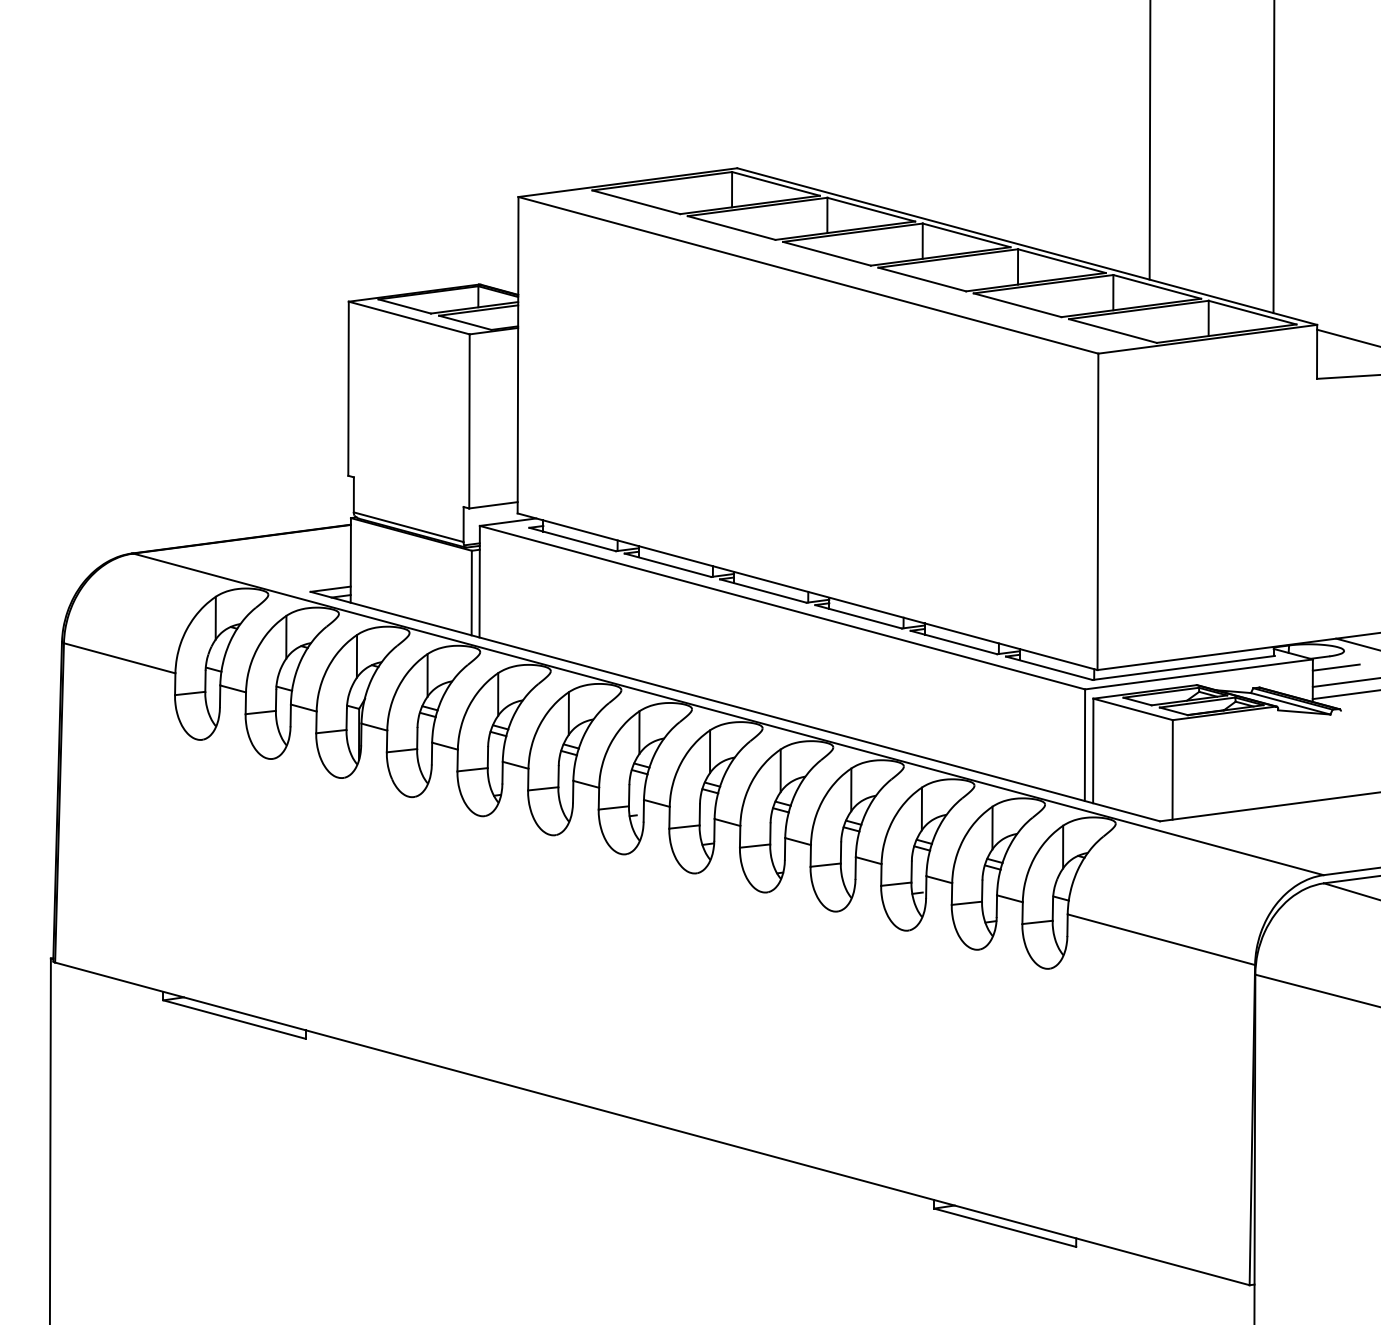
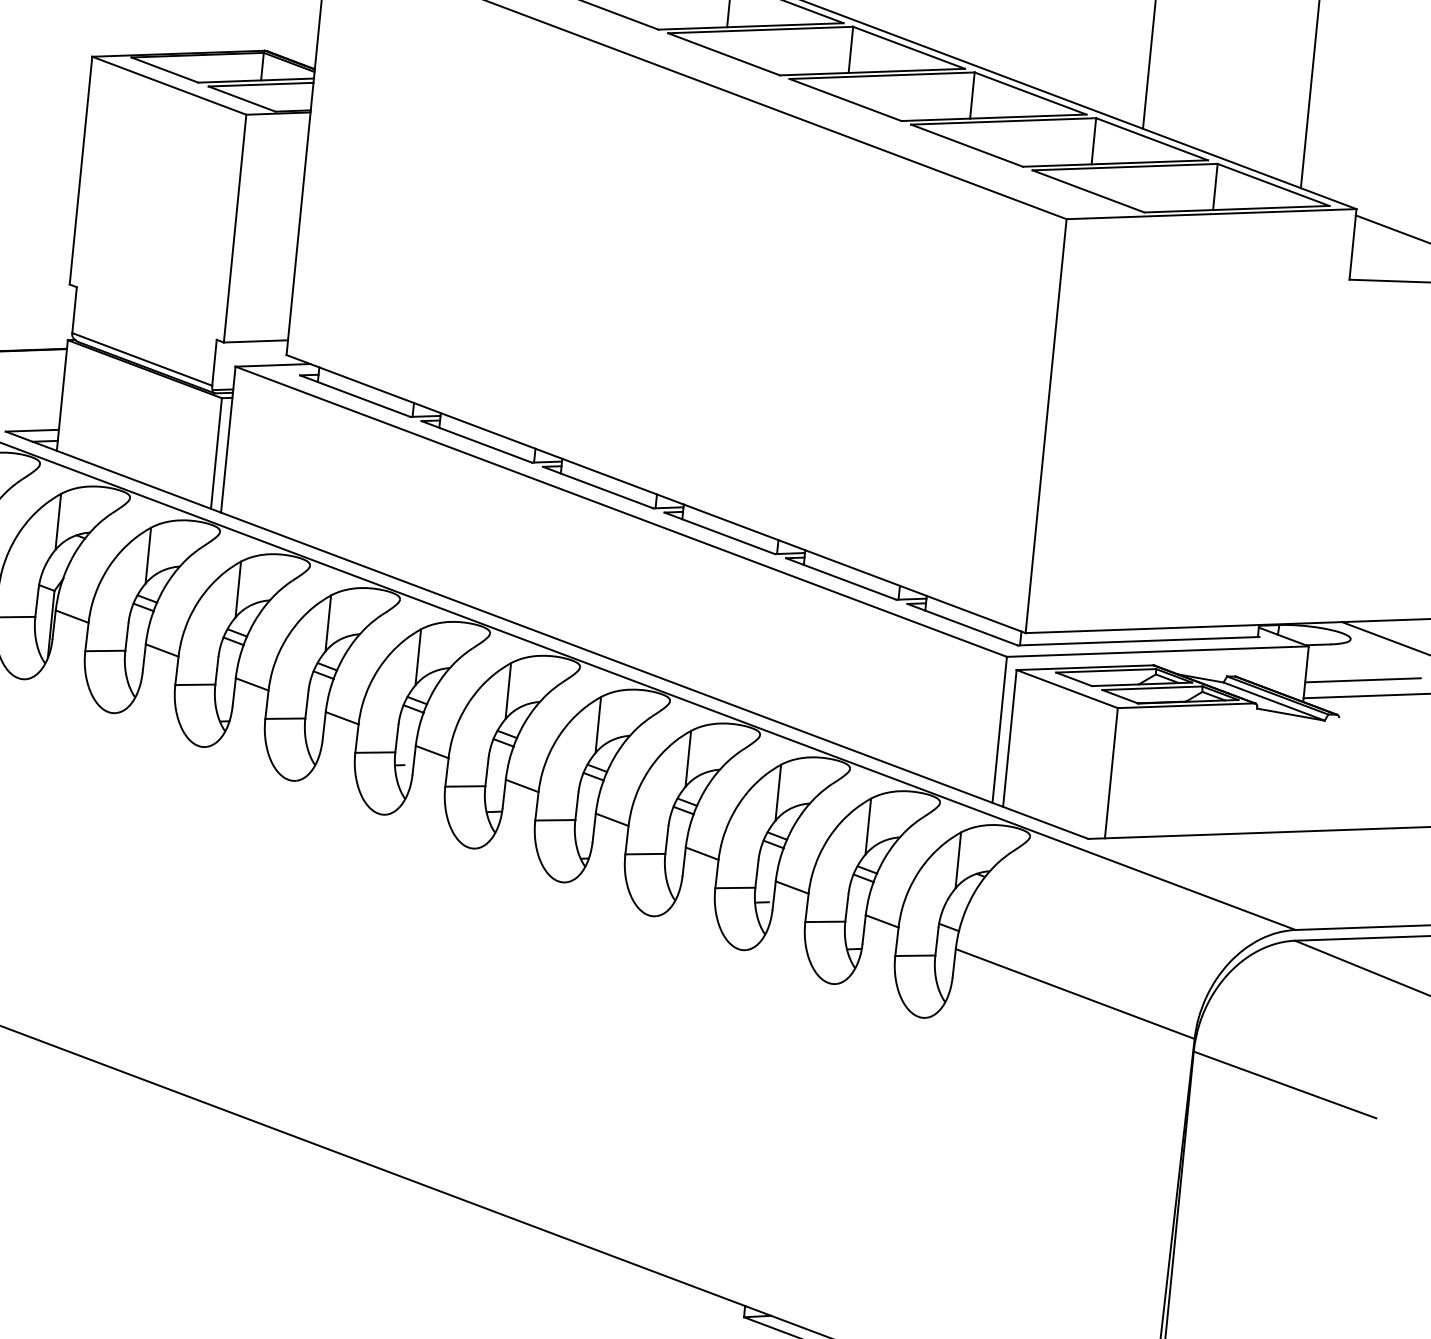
line: (1335, 667) -> (1337, 659), removed

